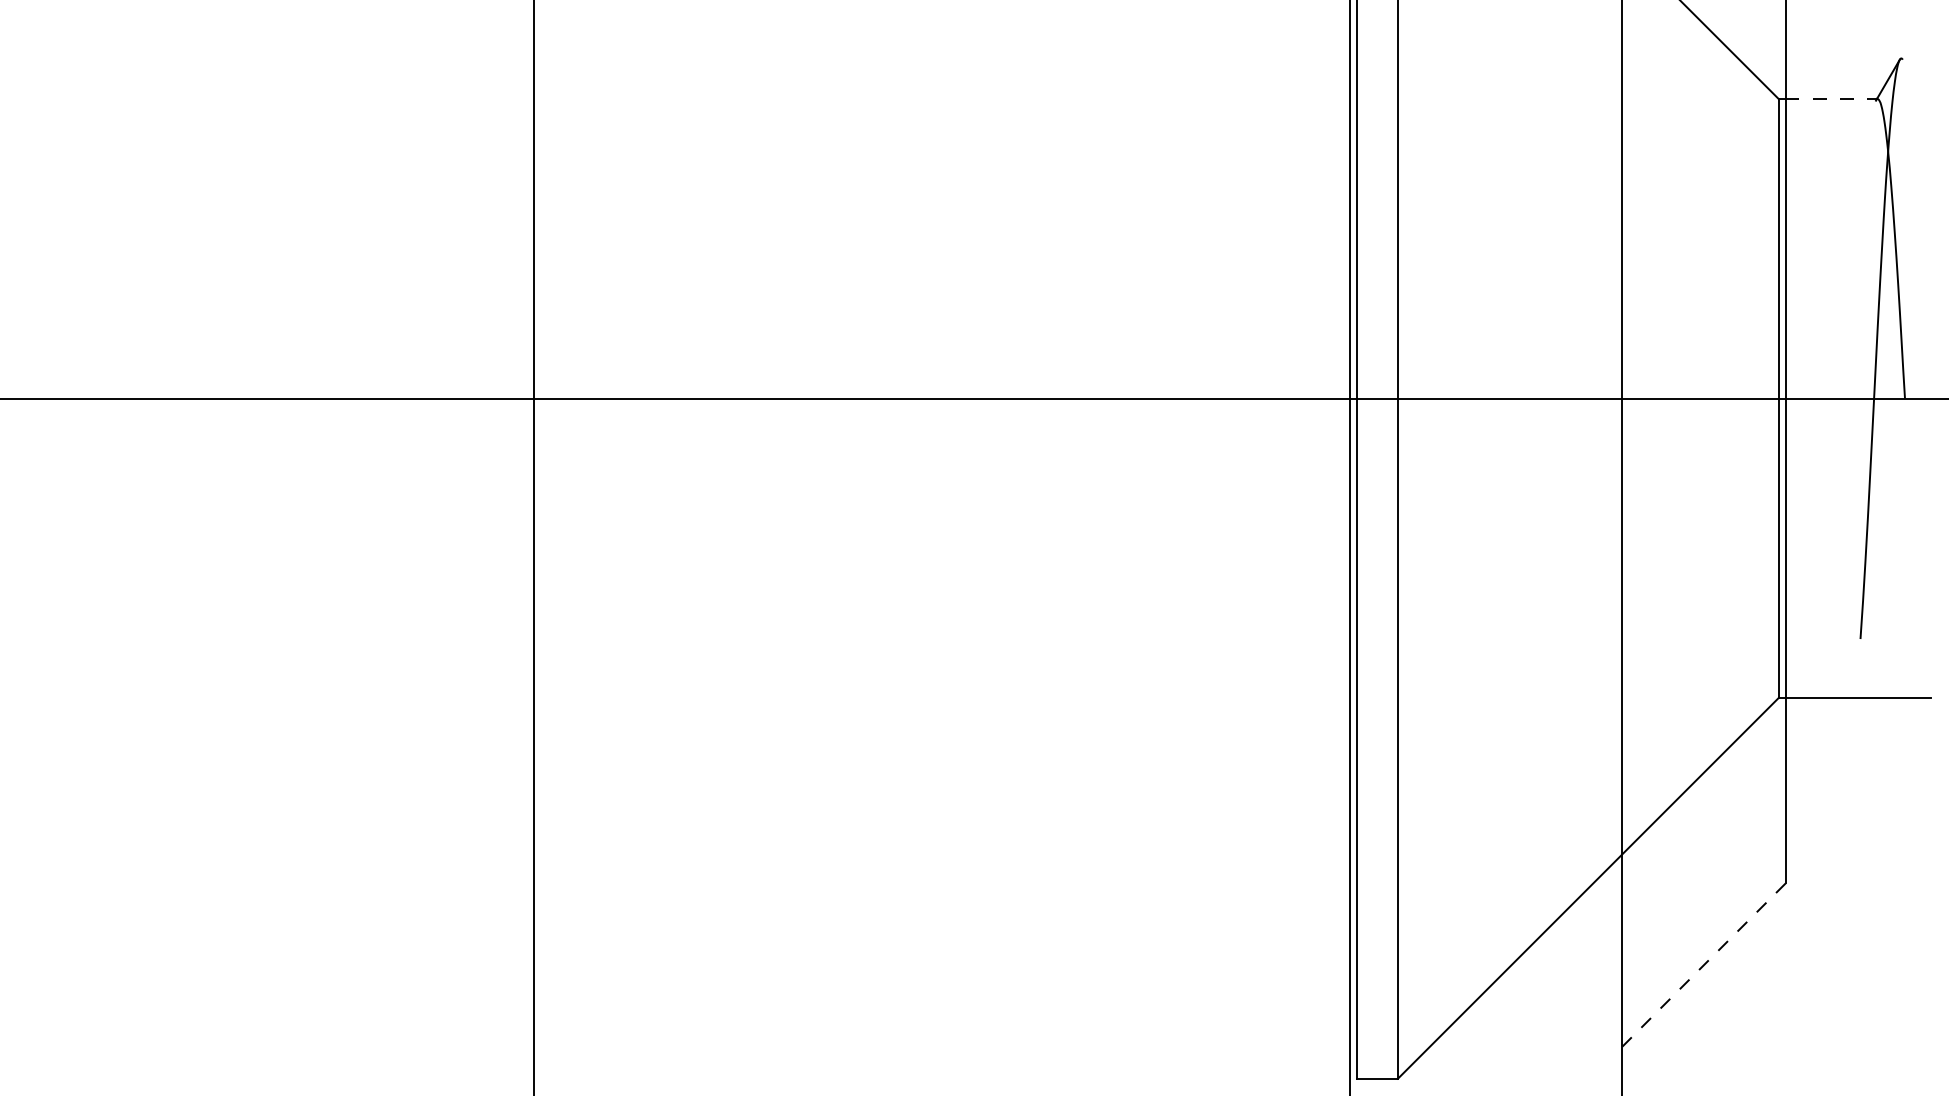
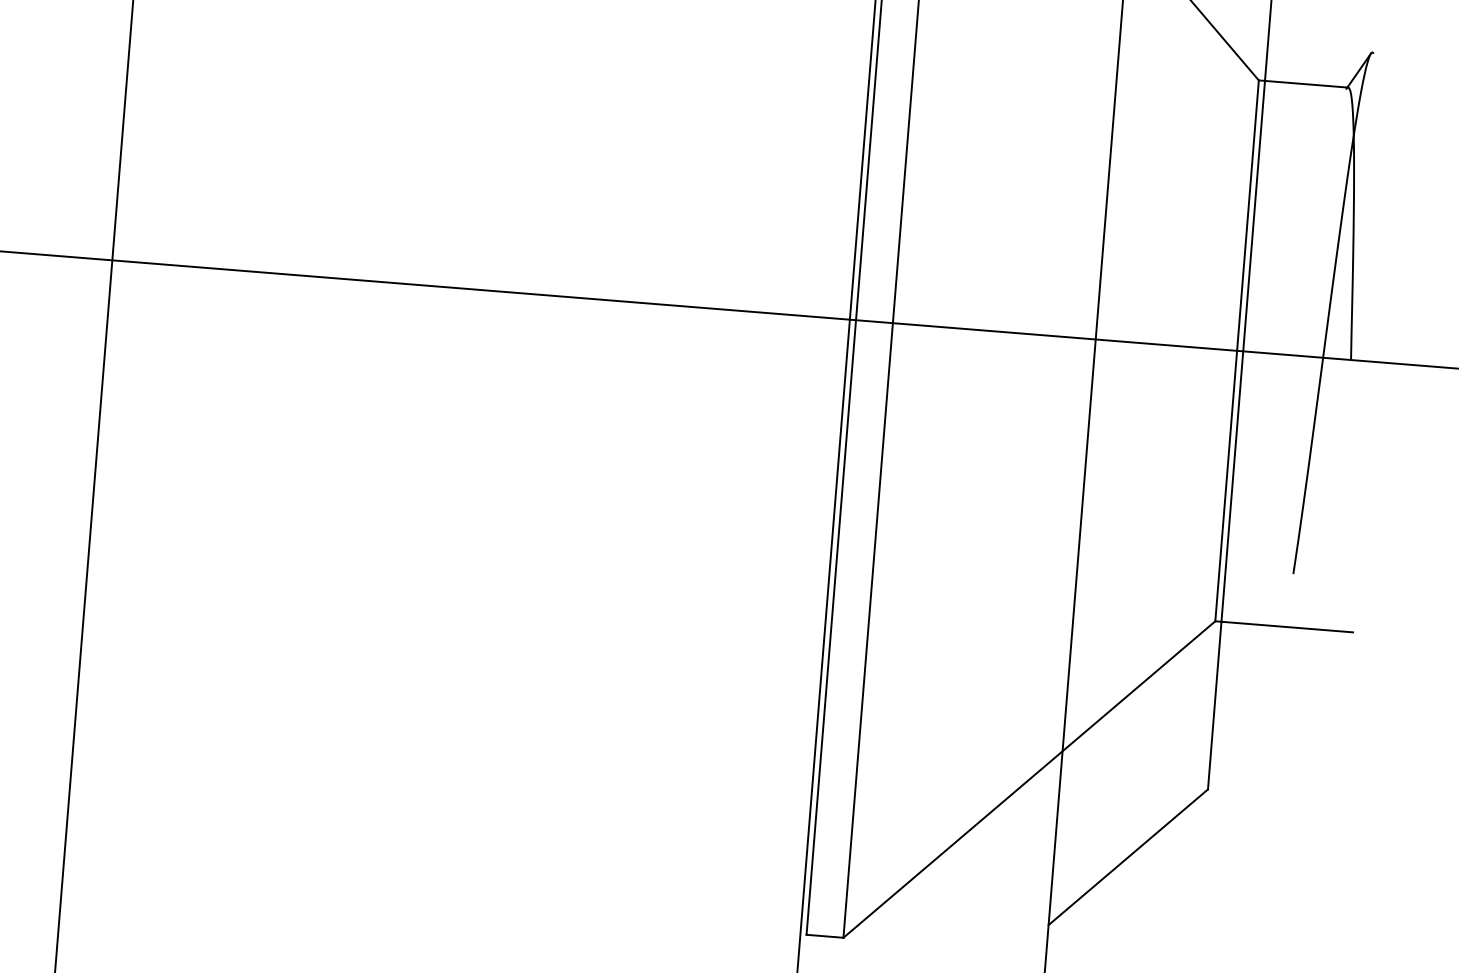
line: (1832, 99) -> (1307, 84), dashed -> solid
line: (1703, 965) -> (1127, 857), dashed -> solid

